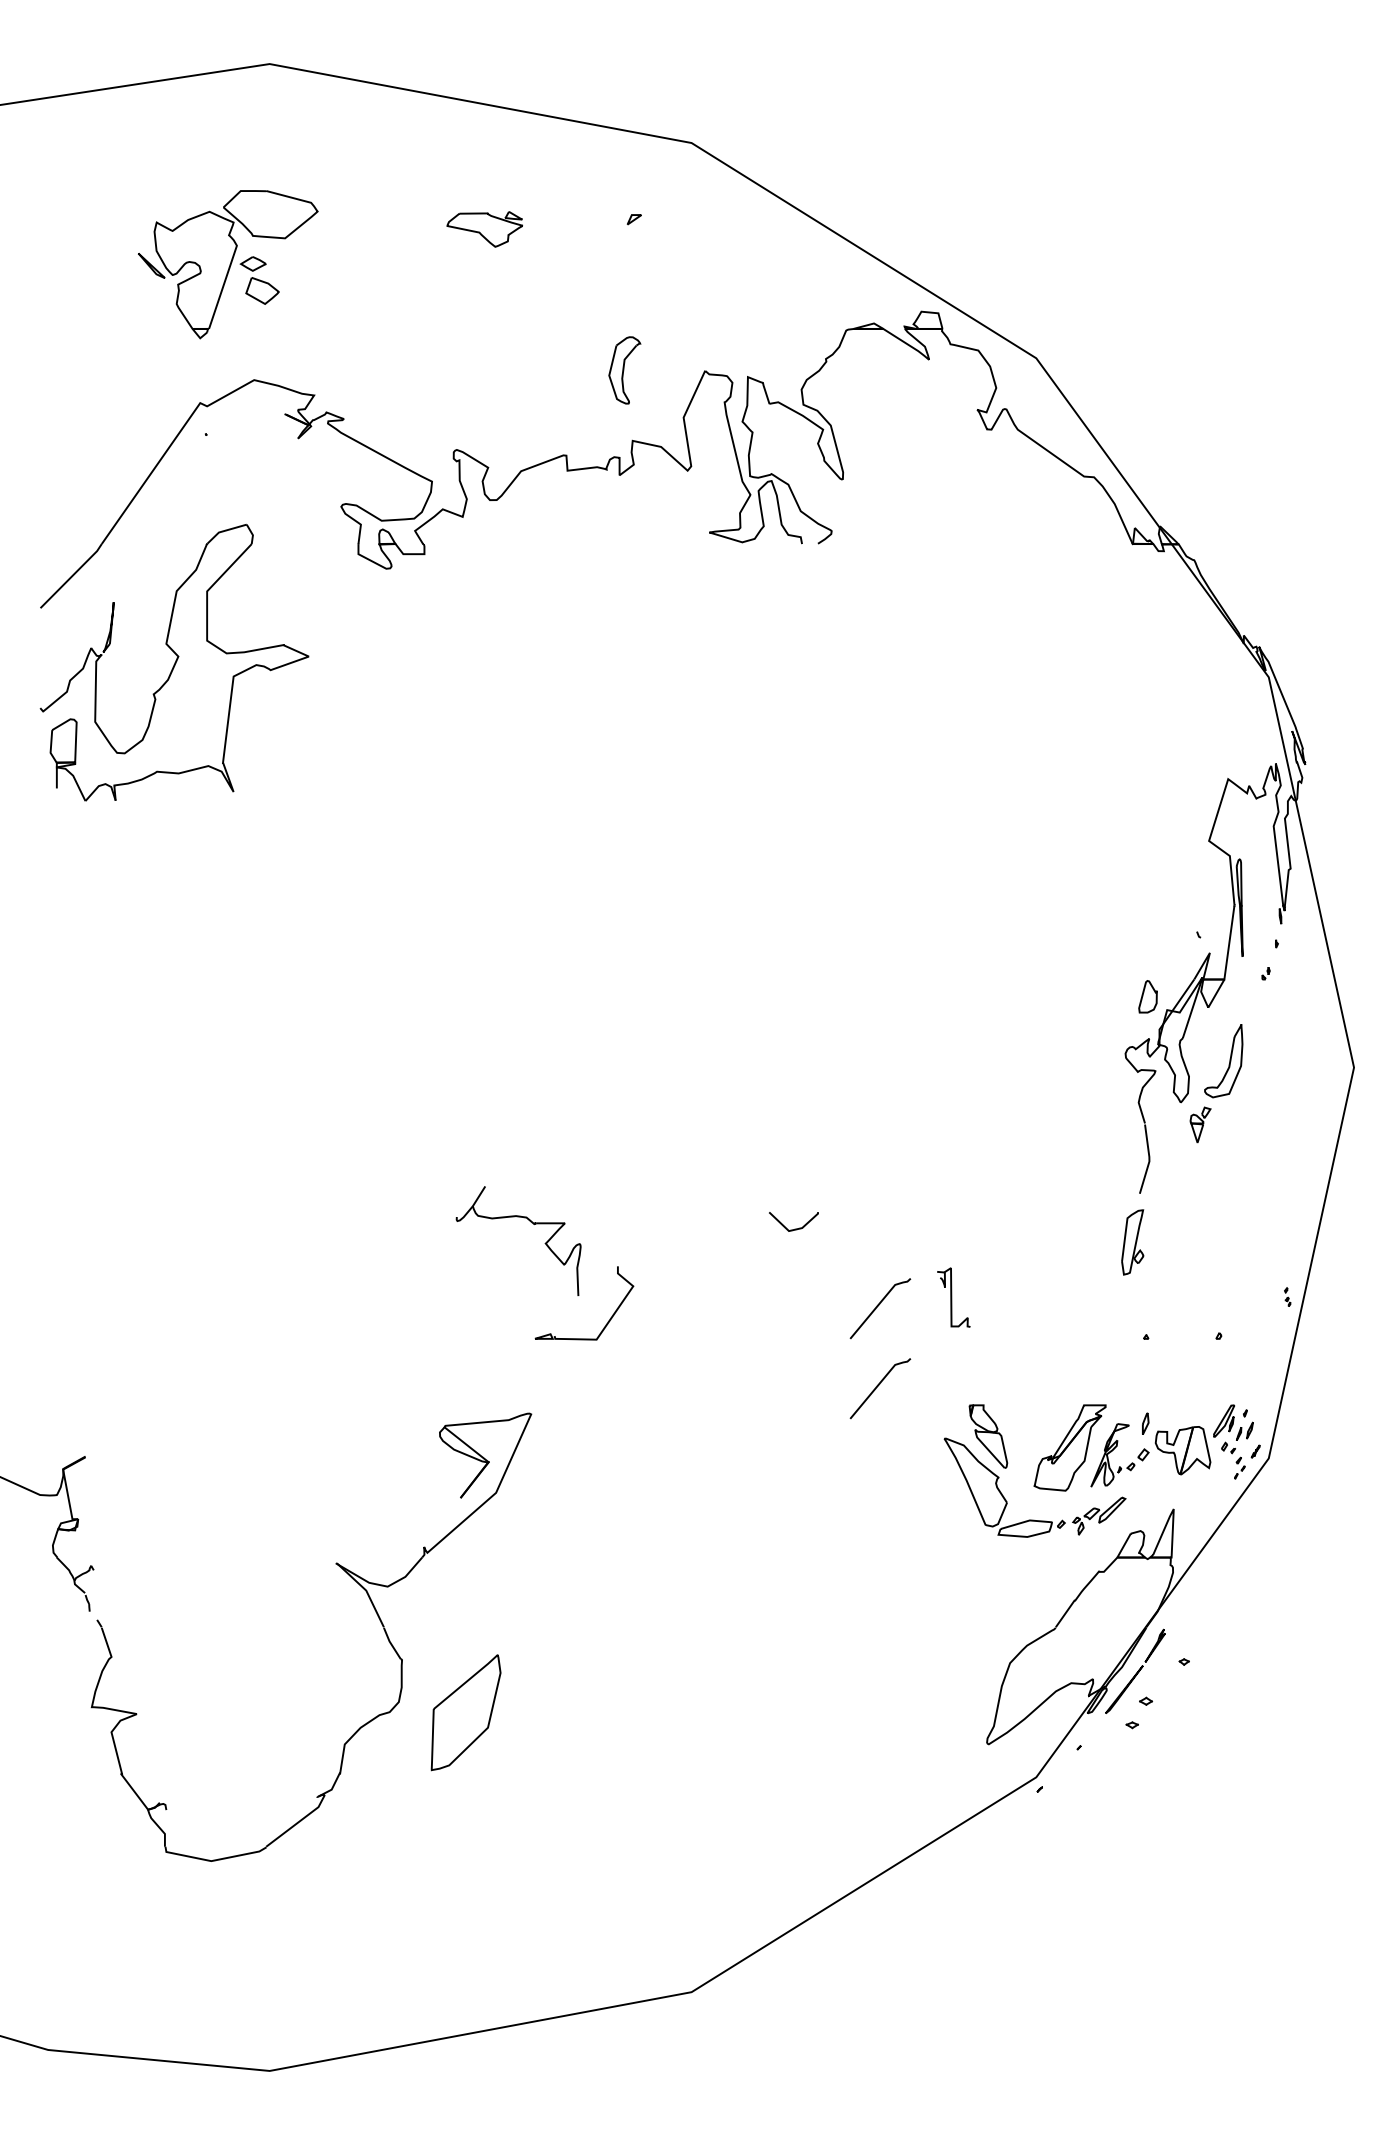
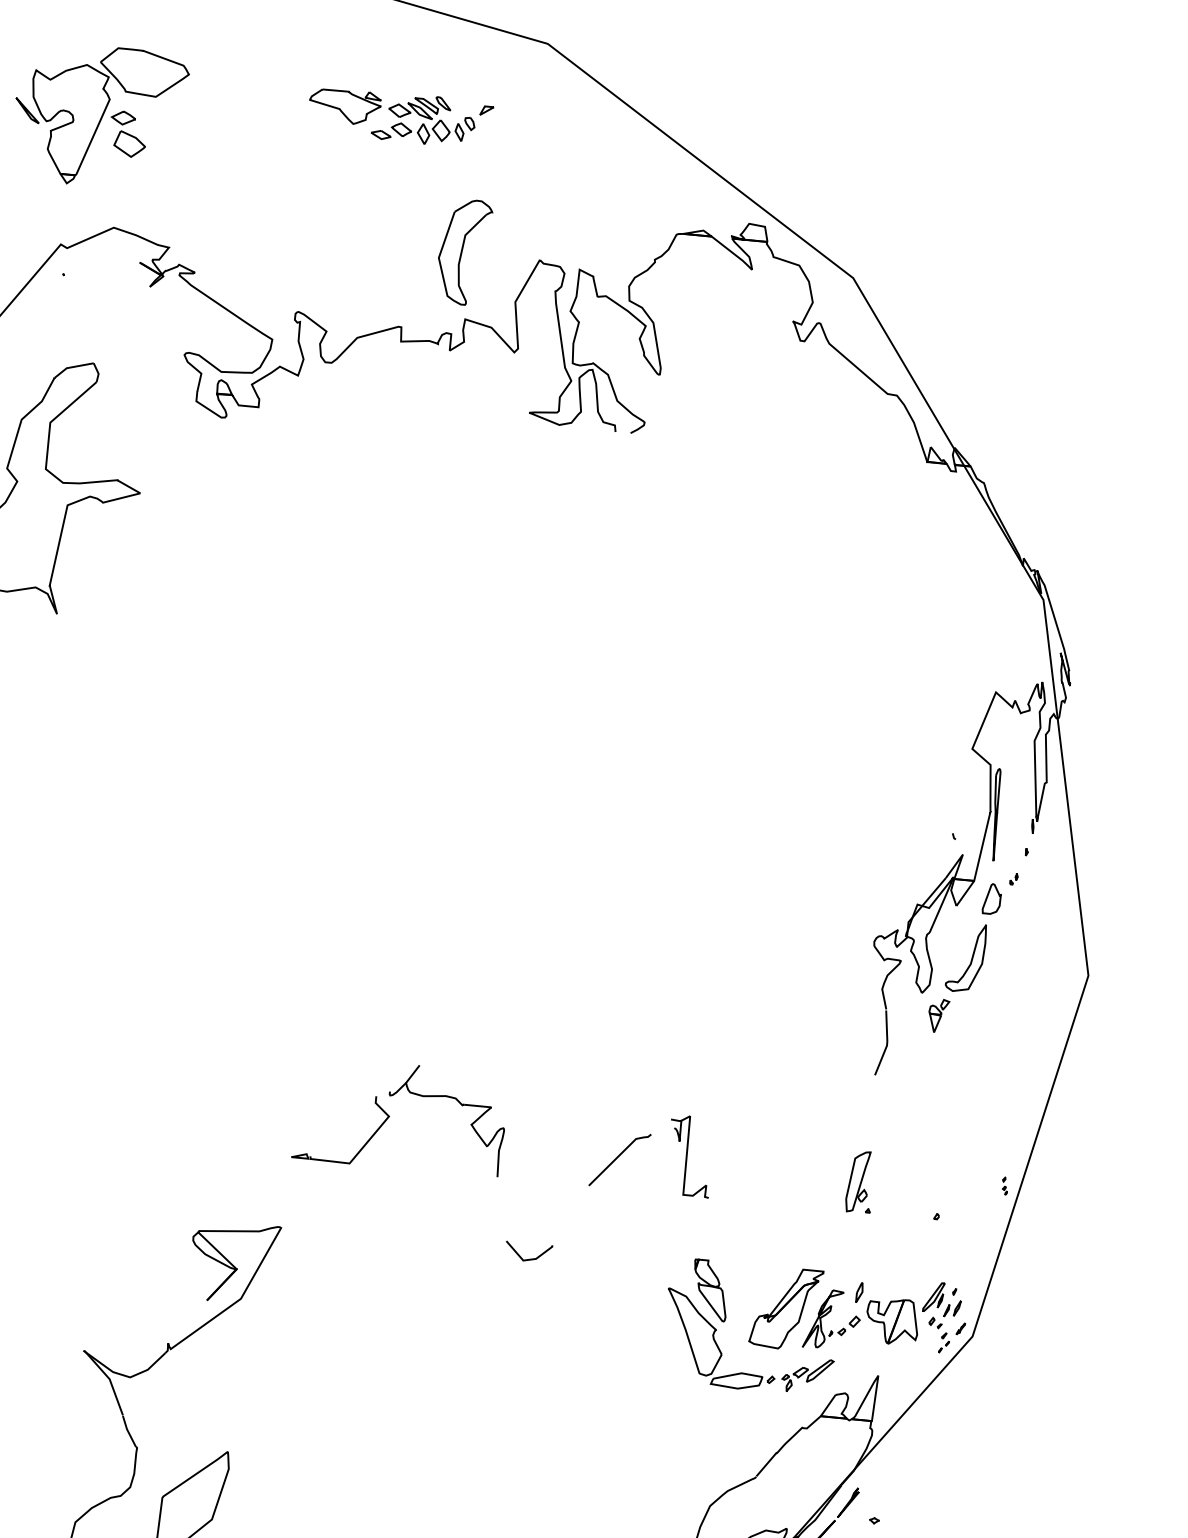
part: (568, 235) -> (423, 119), added
part: (624, 370) -> (463, 252), size x1.67
part: (1147, 996) -> (991, 898), moved
part: (530, 1222) -> (459, 1103), moved
curve: (794, 1228) -> (528, 1258), moved
part: (1132, 1242) -> (857, 1181), moved
part: (953, 1297) -> (689, 1156), size x1.43
curve: (878, 1386) -> (611, 1233), removed

